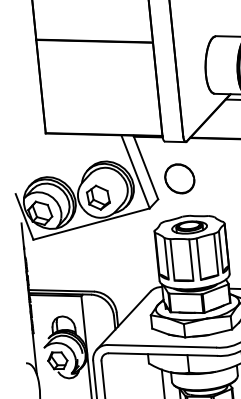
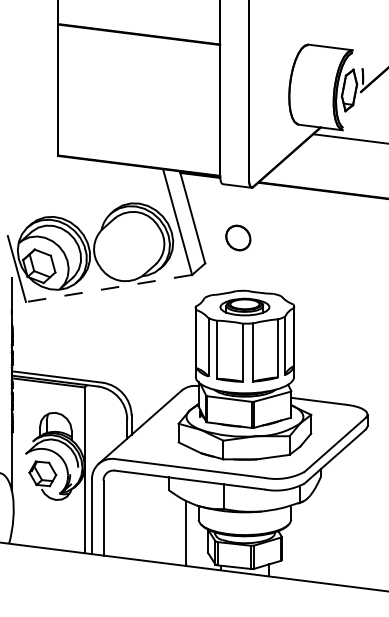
part: (179, 178) -> (238, 237), size x0.6
part: (98, 197) -> (122, 252), removed
line: (91, 224) -> (108, 288), solid -> dashed

